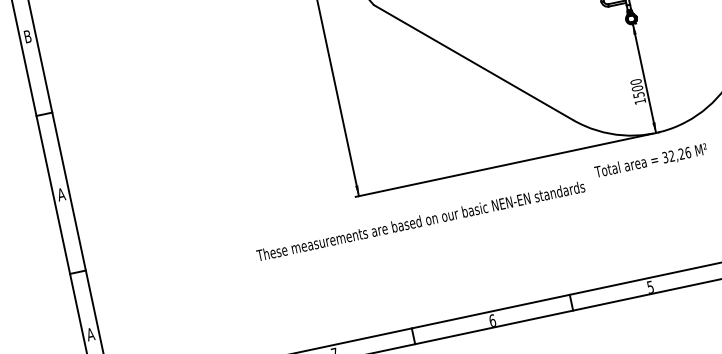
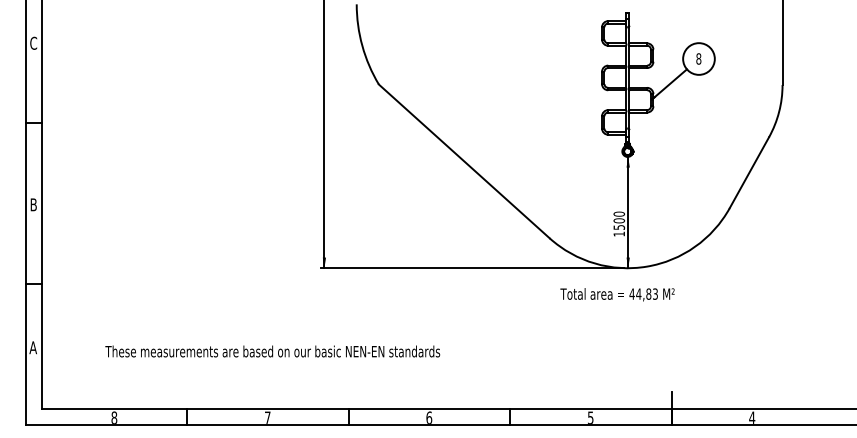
text: (27, 35) -> (33, 42), B -> C
text: (676, 154) -> (643, 293), 32,26 -> 44,83
text: (61, 194) -> (33, 204), A -> B
text: (420, 221) -> (272, 351), moved

